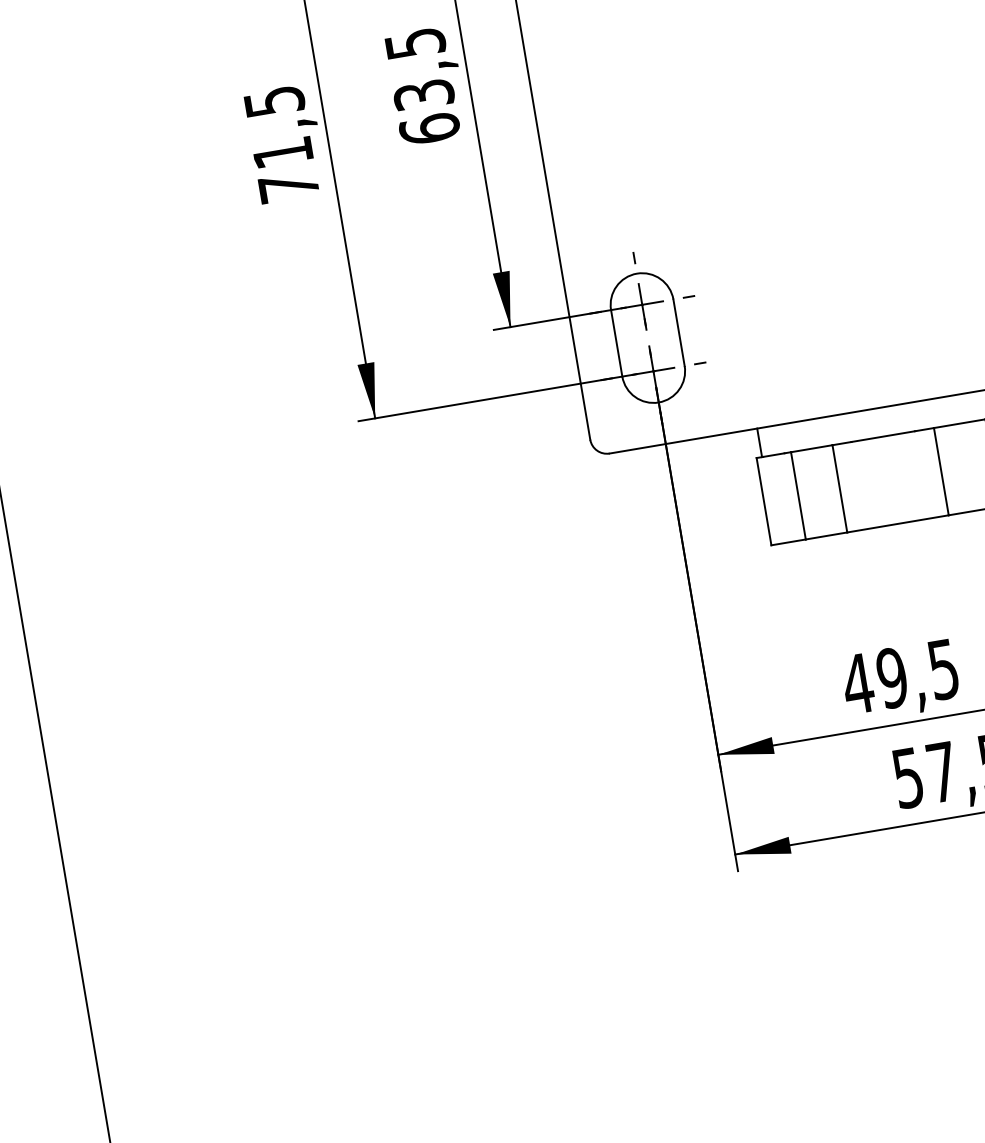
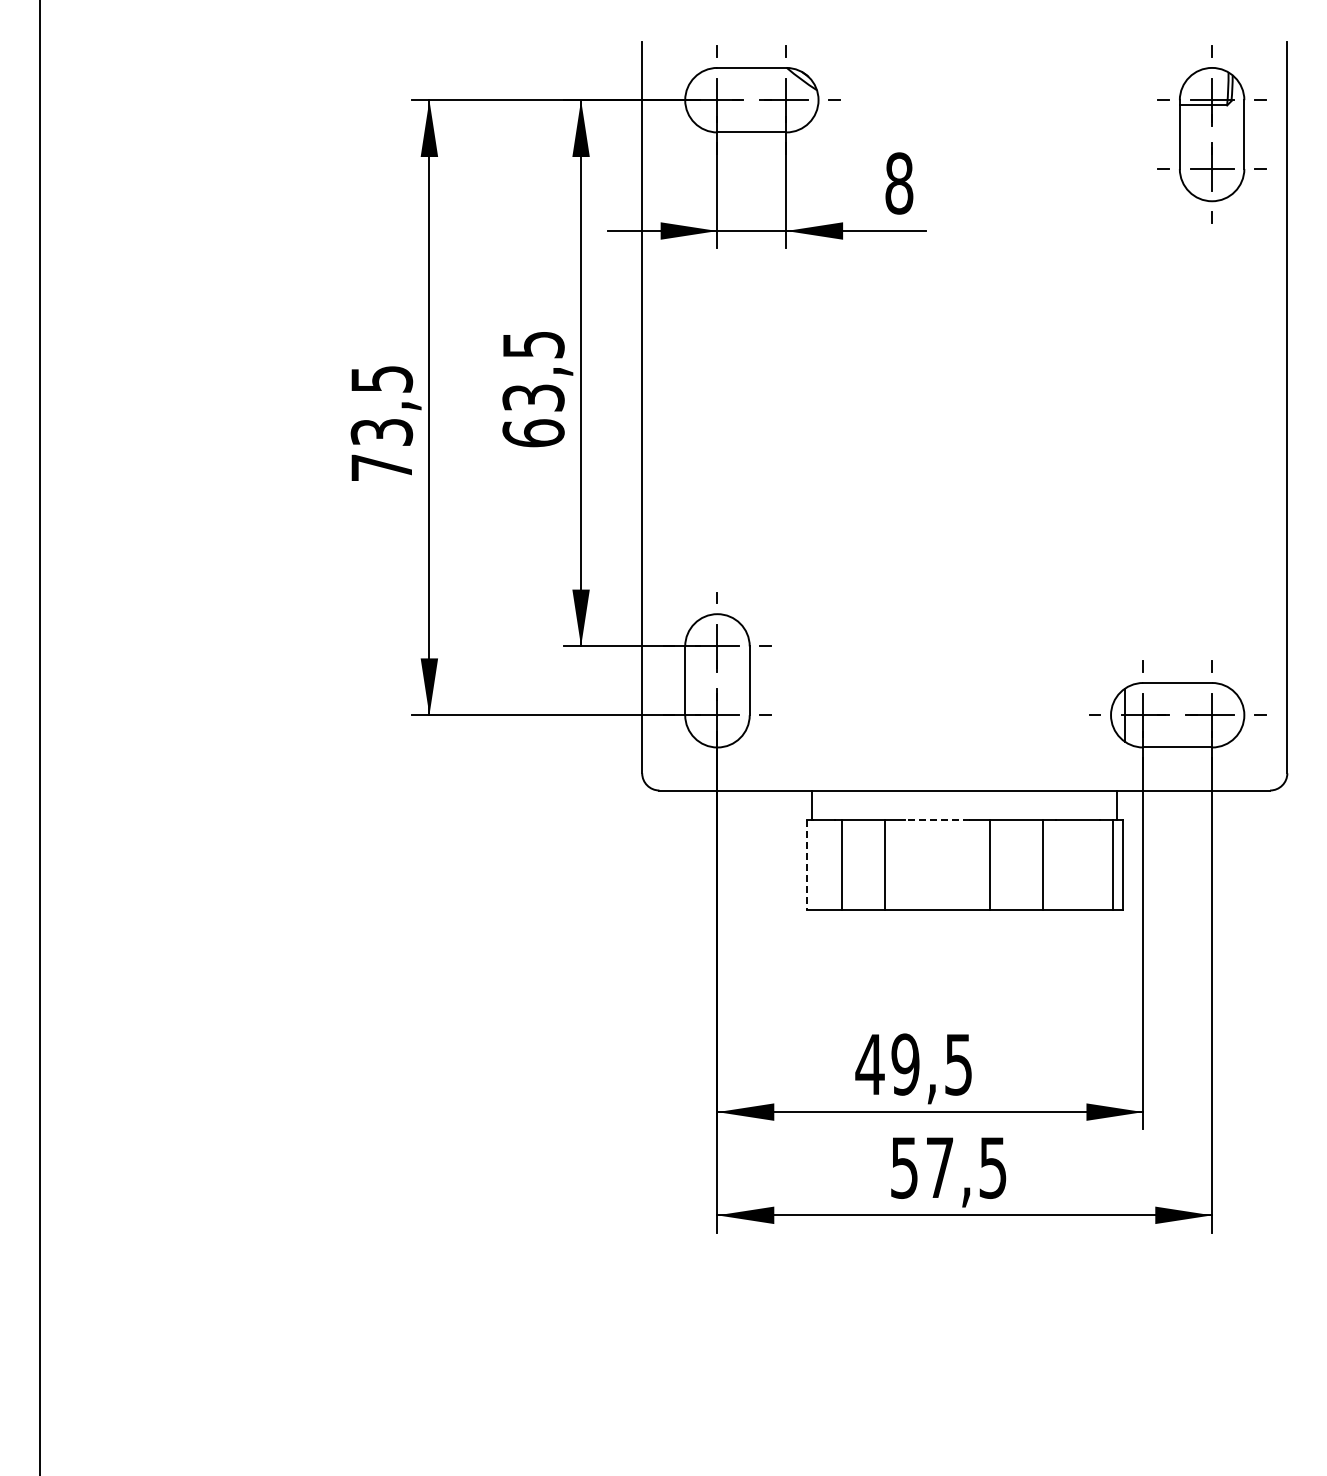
text: (282, 153) -> (381, 432), 71,5 -> 73,5
line: (883, 437) -> (937, 820), solid -> dashed
line: (764, 501) -> (806, 865), solid -> dashed

